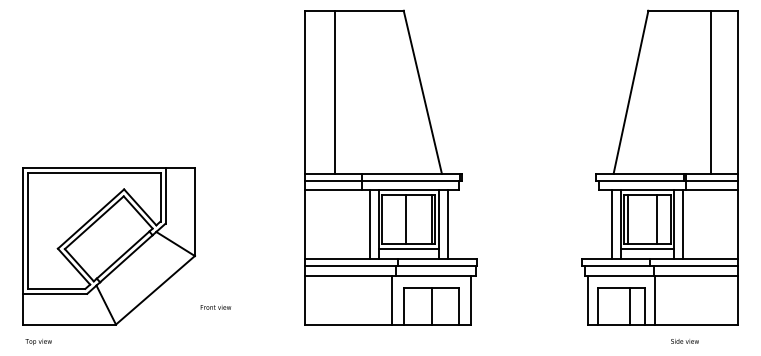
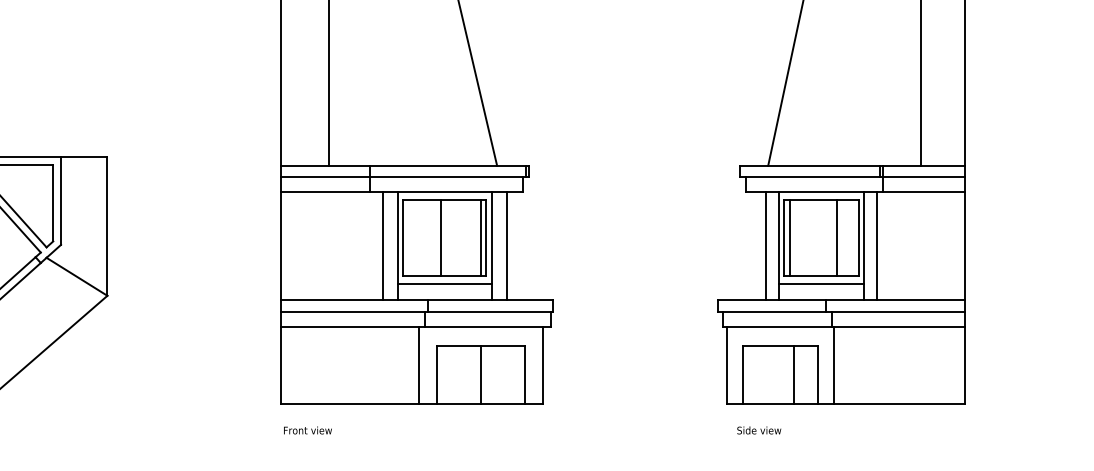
text: (215, 307) -> (307, 430), moved
text: (684, 341) -> (758, 430), moved

